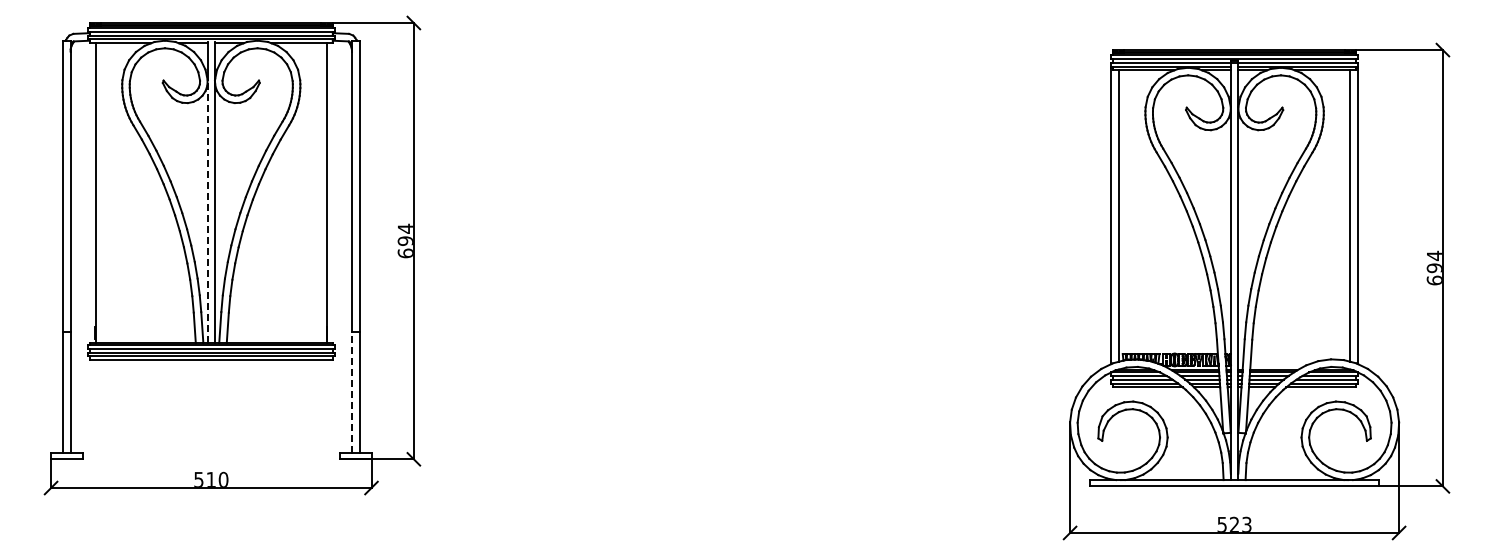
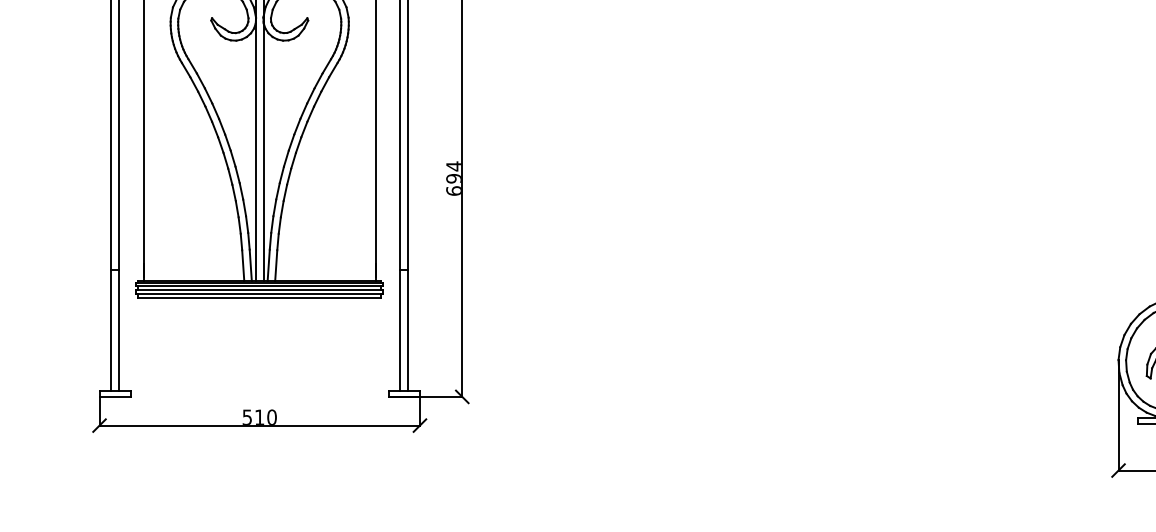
line: (207, 211) -> (255, 149), dashed -> solid
line: (352, 392) -> (400, 330), dashed -> solid

